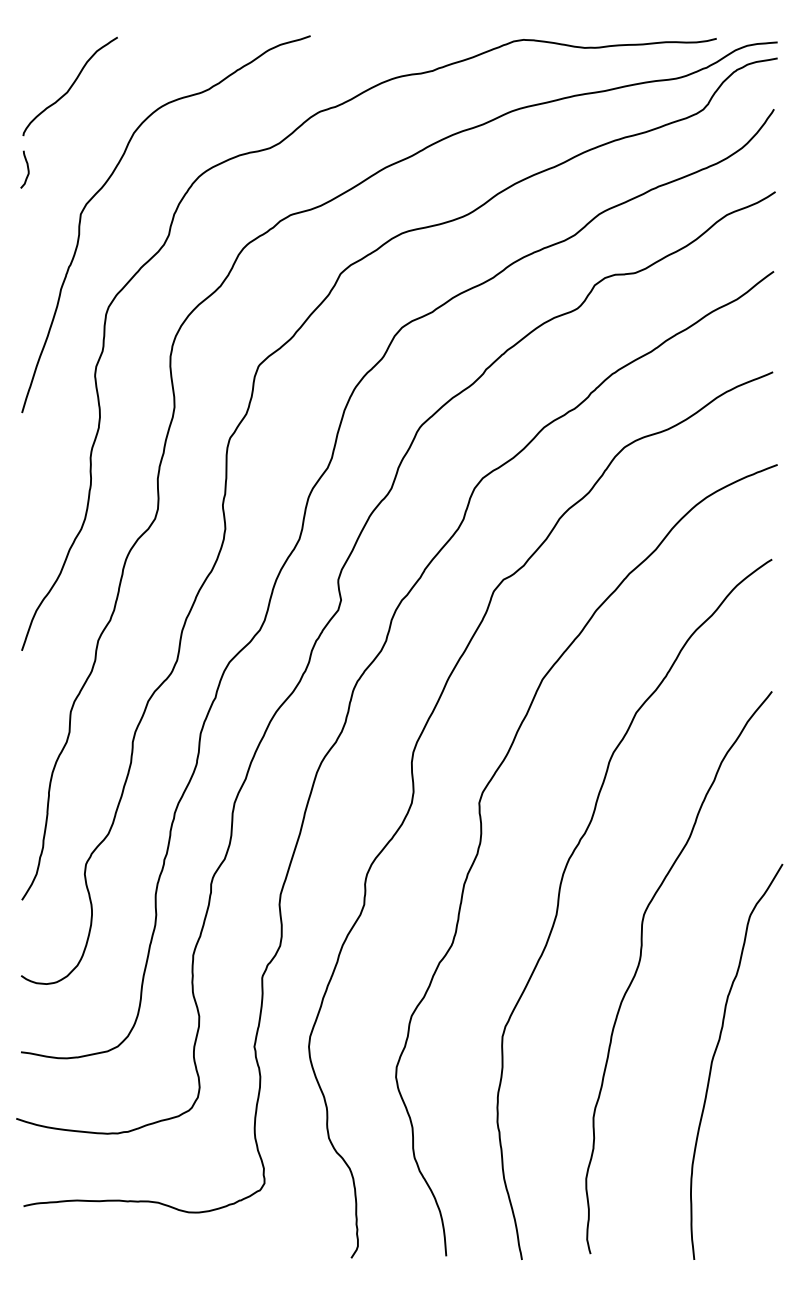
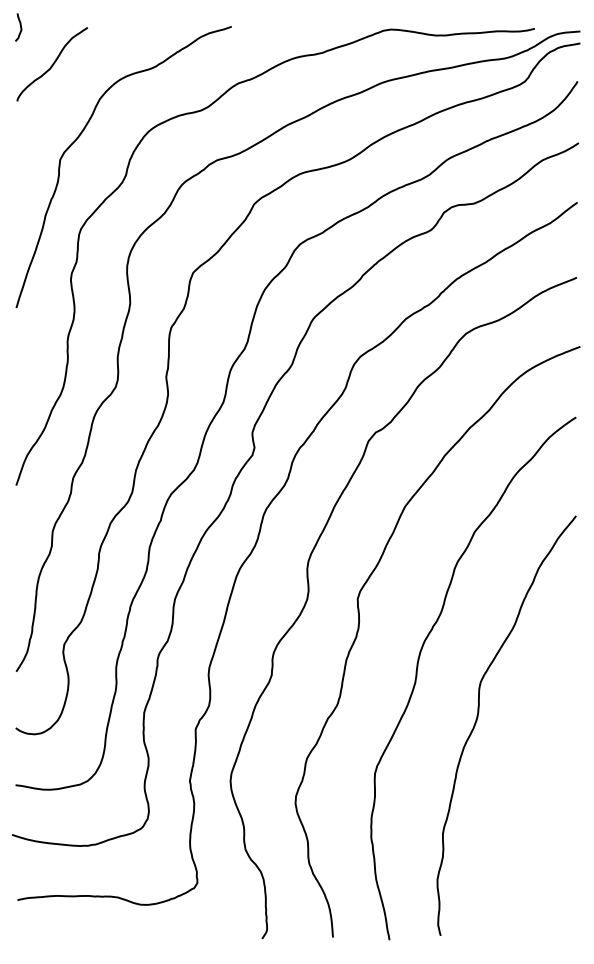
curve: (27, 169) -> (20, 27), moved
curve: (716, 1053) -> (534, 786), removed

